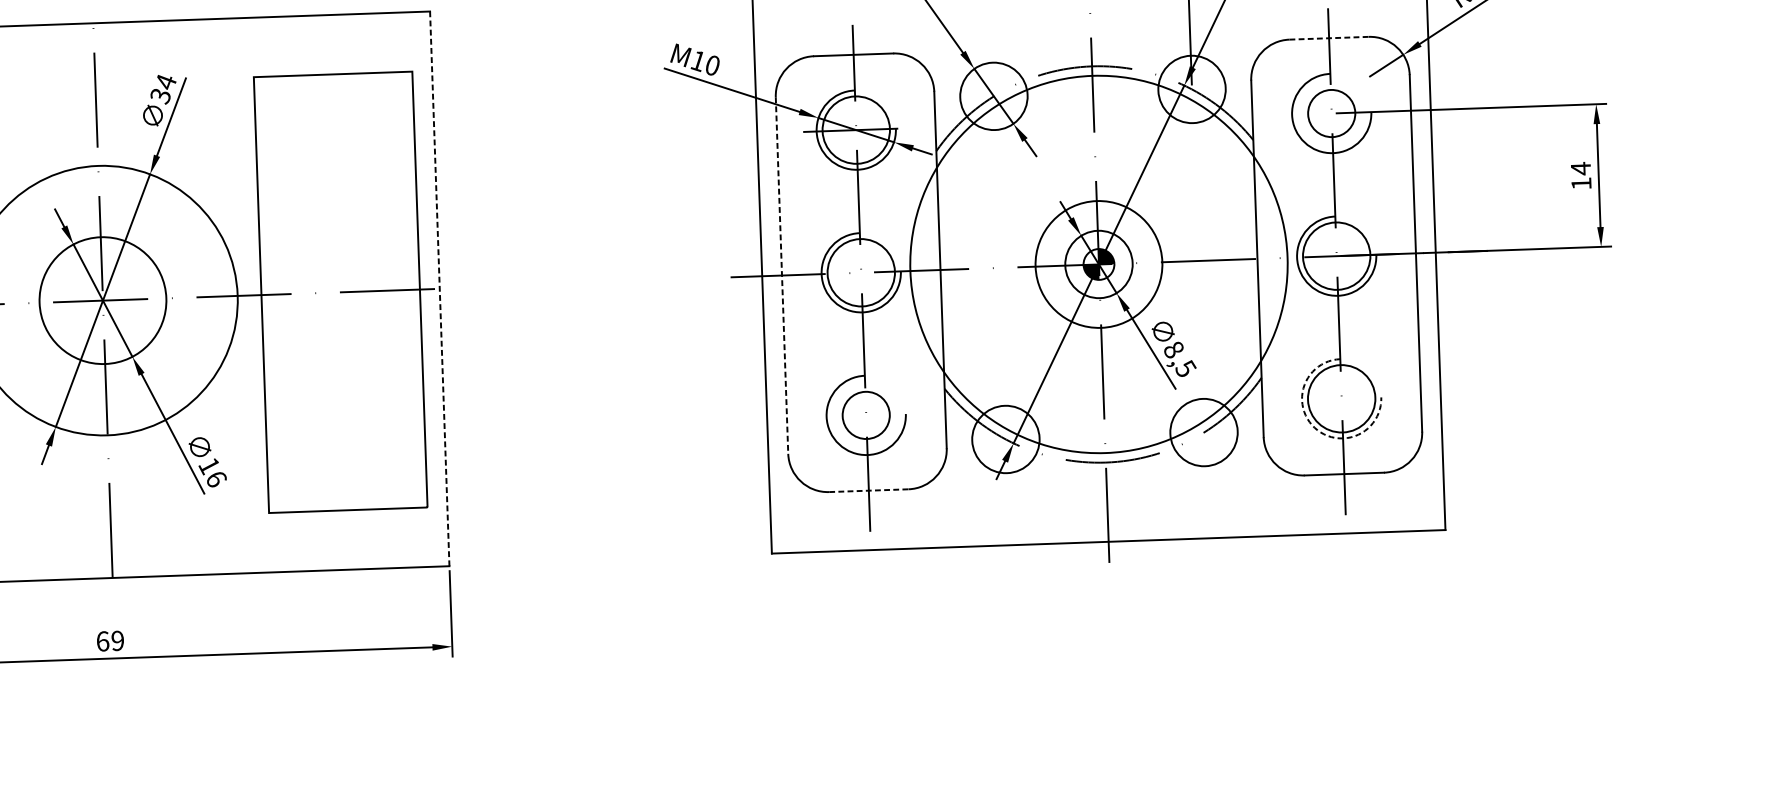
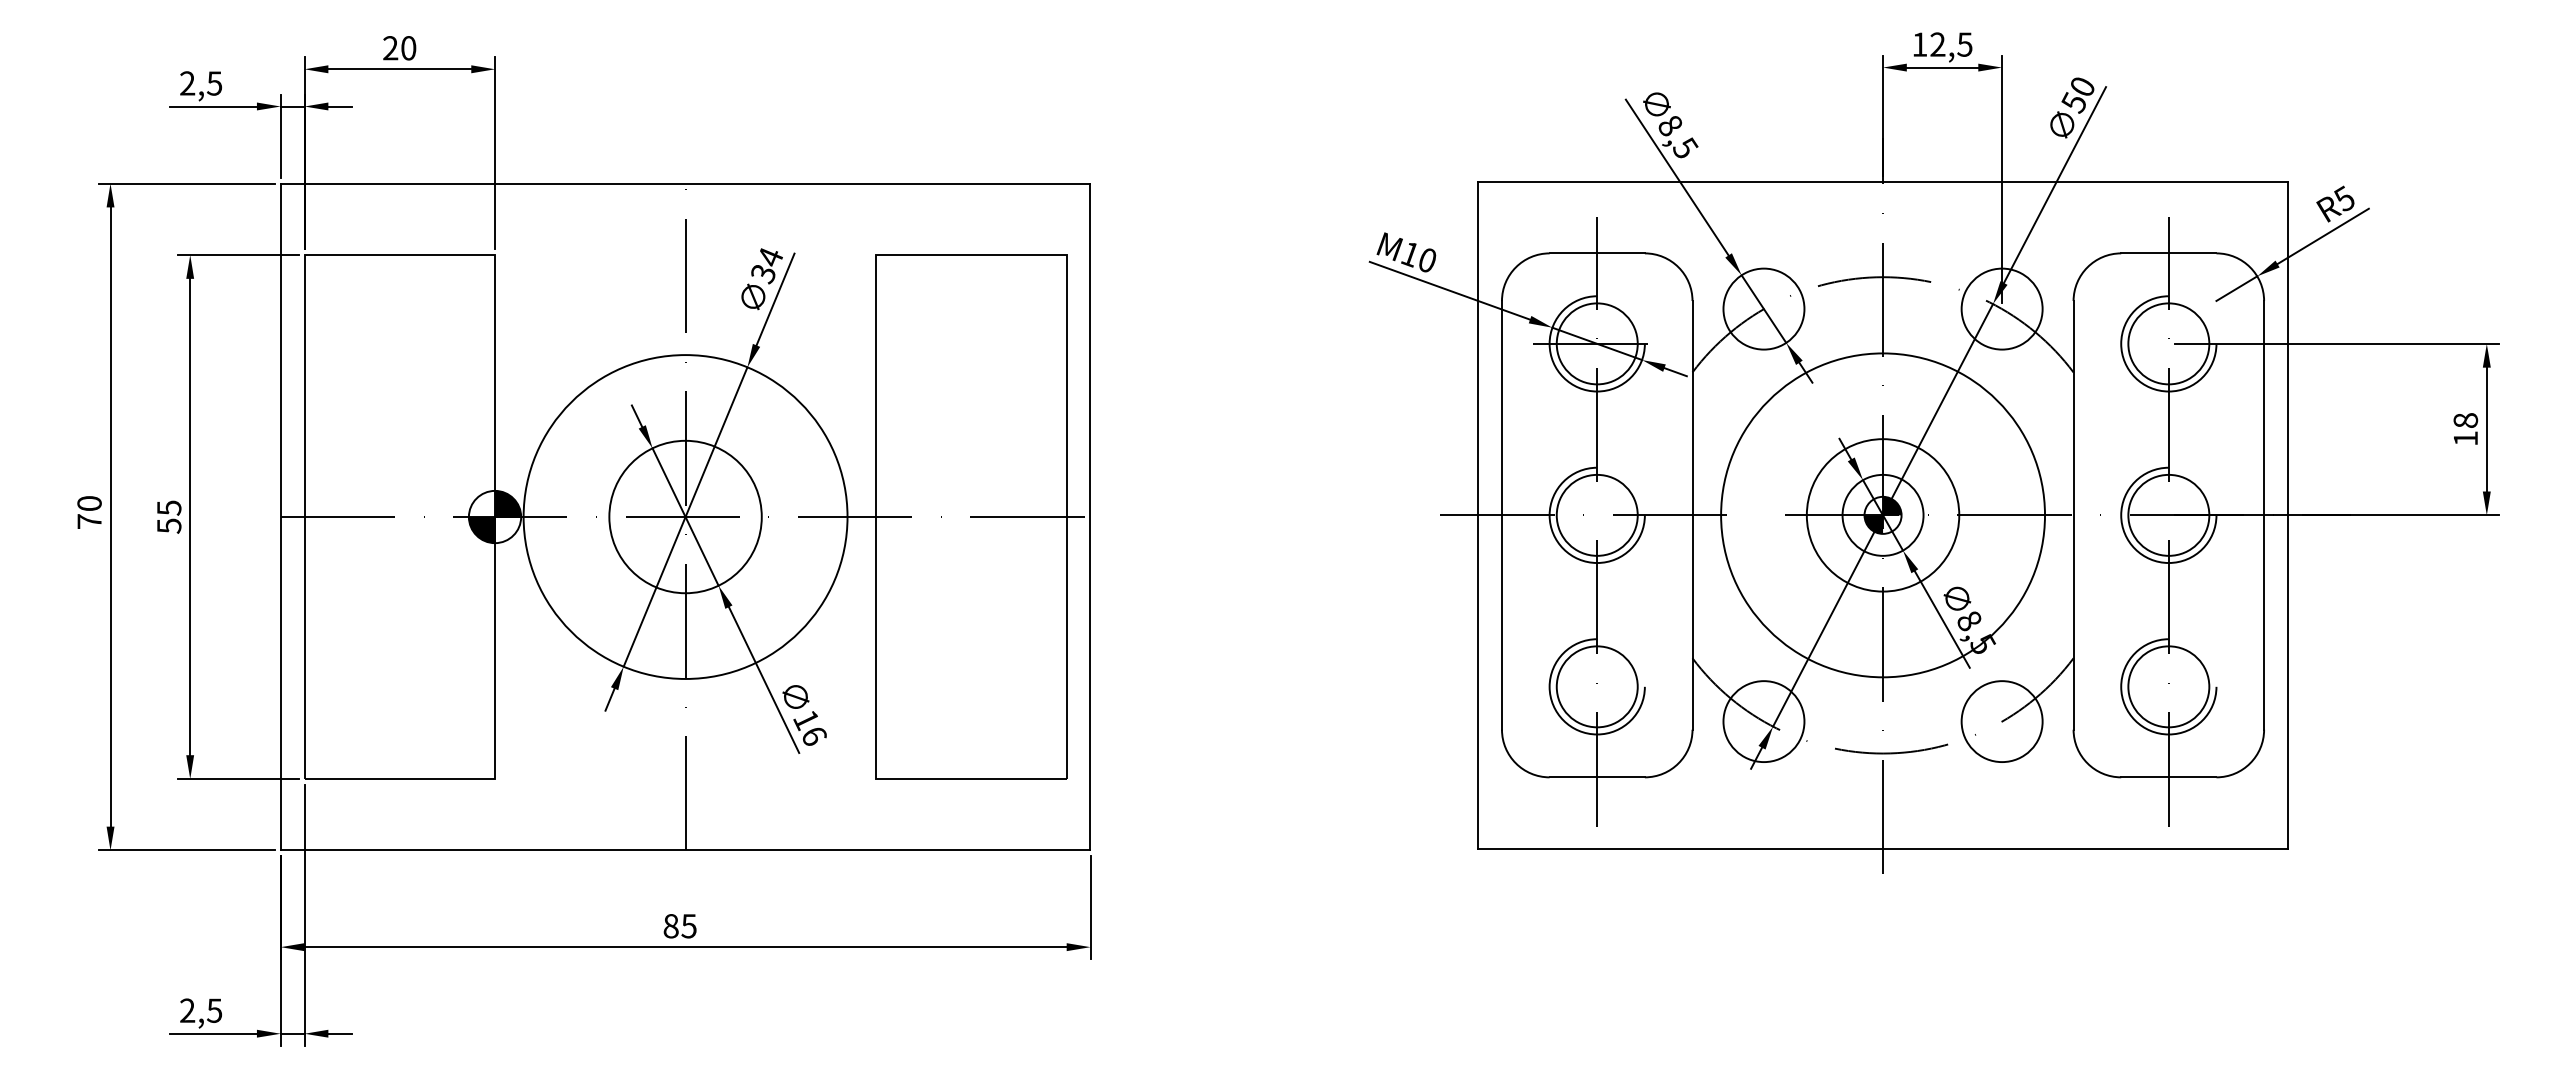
line: (1328, 38) -> (2168, 253), dashed -> solid
circle: (1331, 113) -> (2168, 343), size x1.43
text: (1580, 168) -> (2465, 420), 14 -> 18
circle: (1099, 264) -> (1883, 515), size x0.71
line: (781, 275) -> (1501, 515), dashed -> solid
line: (439, 288) -> (1090, 516), dashed -> solid
circle: (865, 415) -> (1596, 686), size x1.43
arc: (1314, 427) -> (2135, 720), dashed -> solid
line: (869, 490) -> (1597, 777), dashed -> solid
text: (109, 641) -> (679, 926), 69 -> 85

